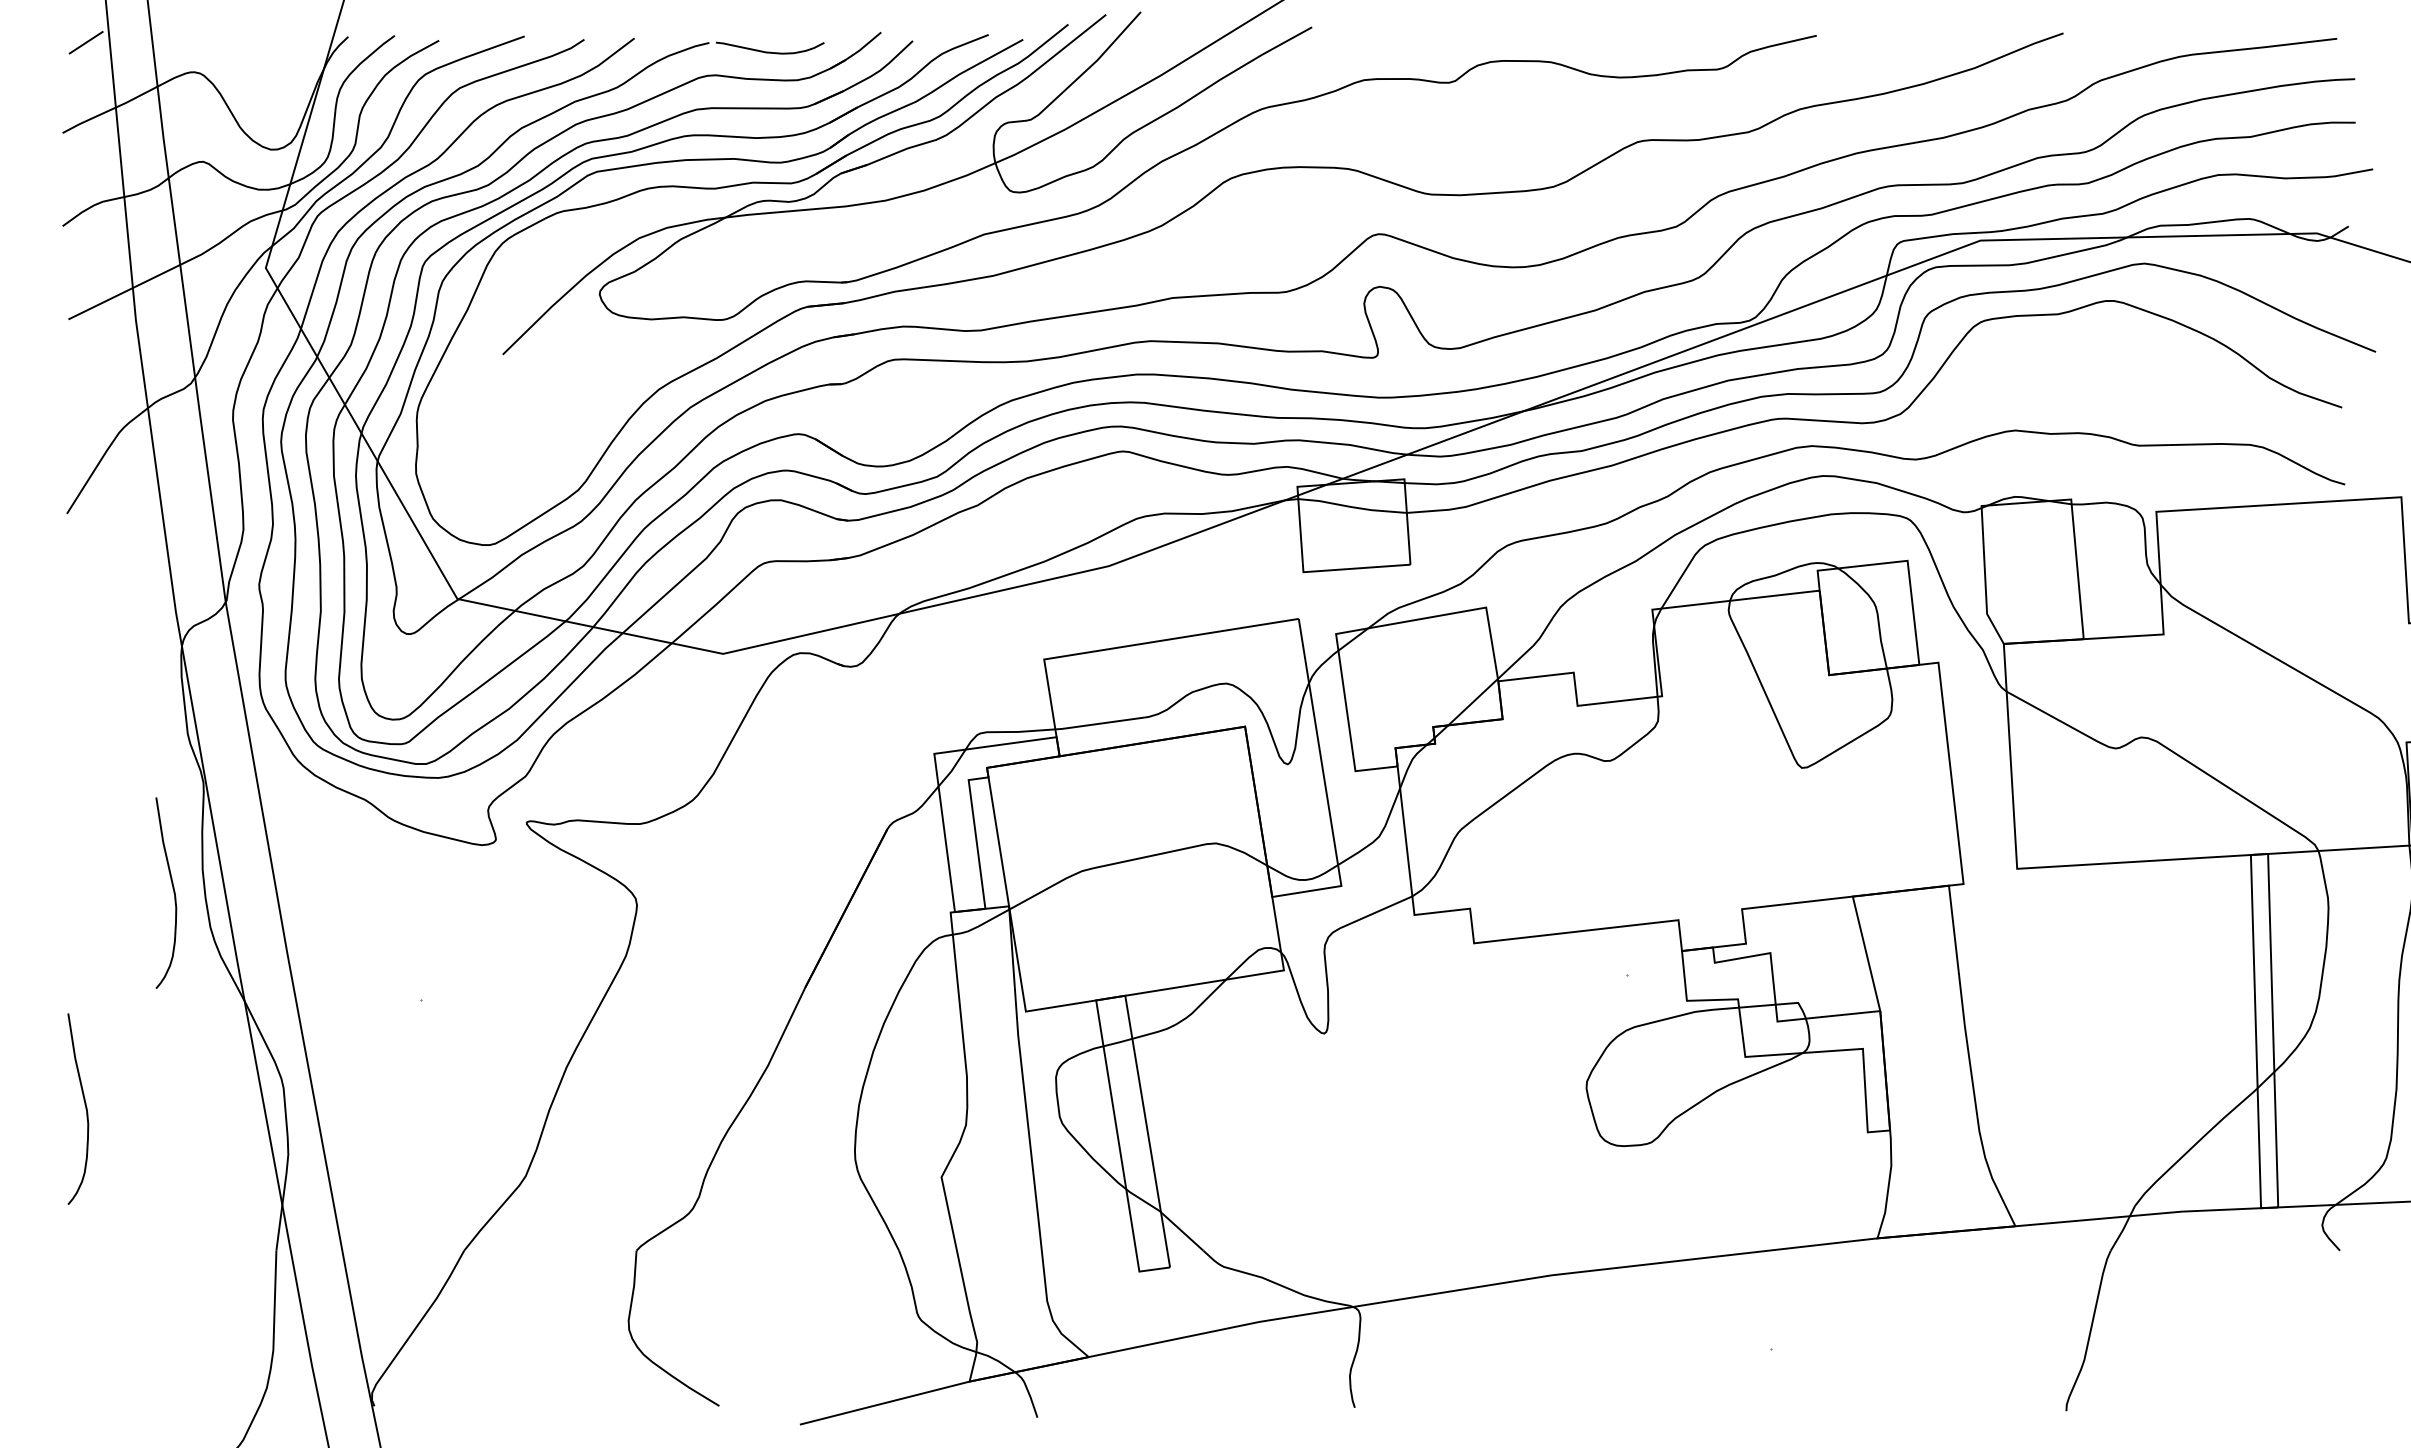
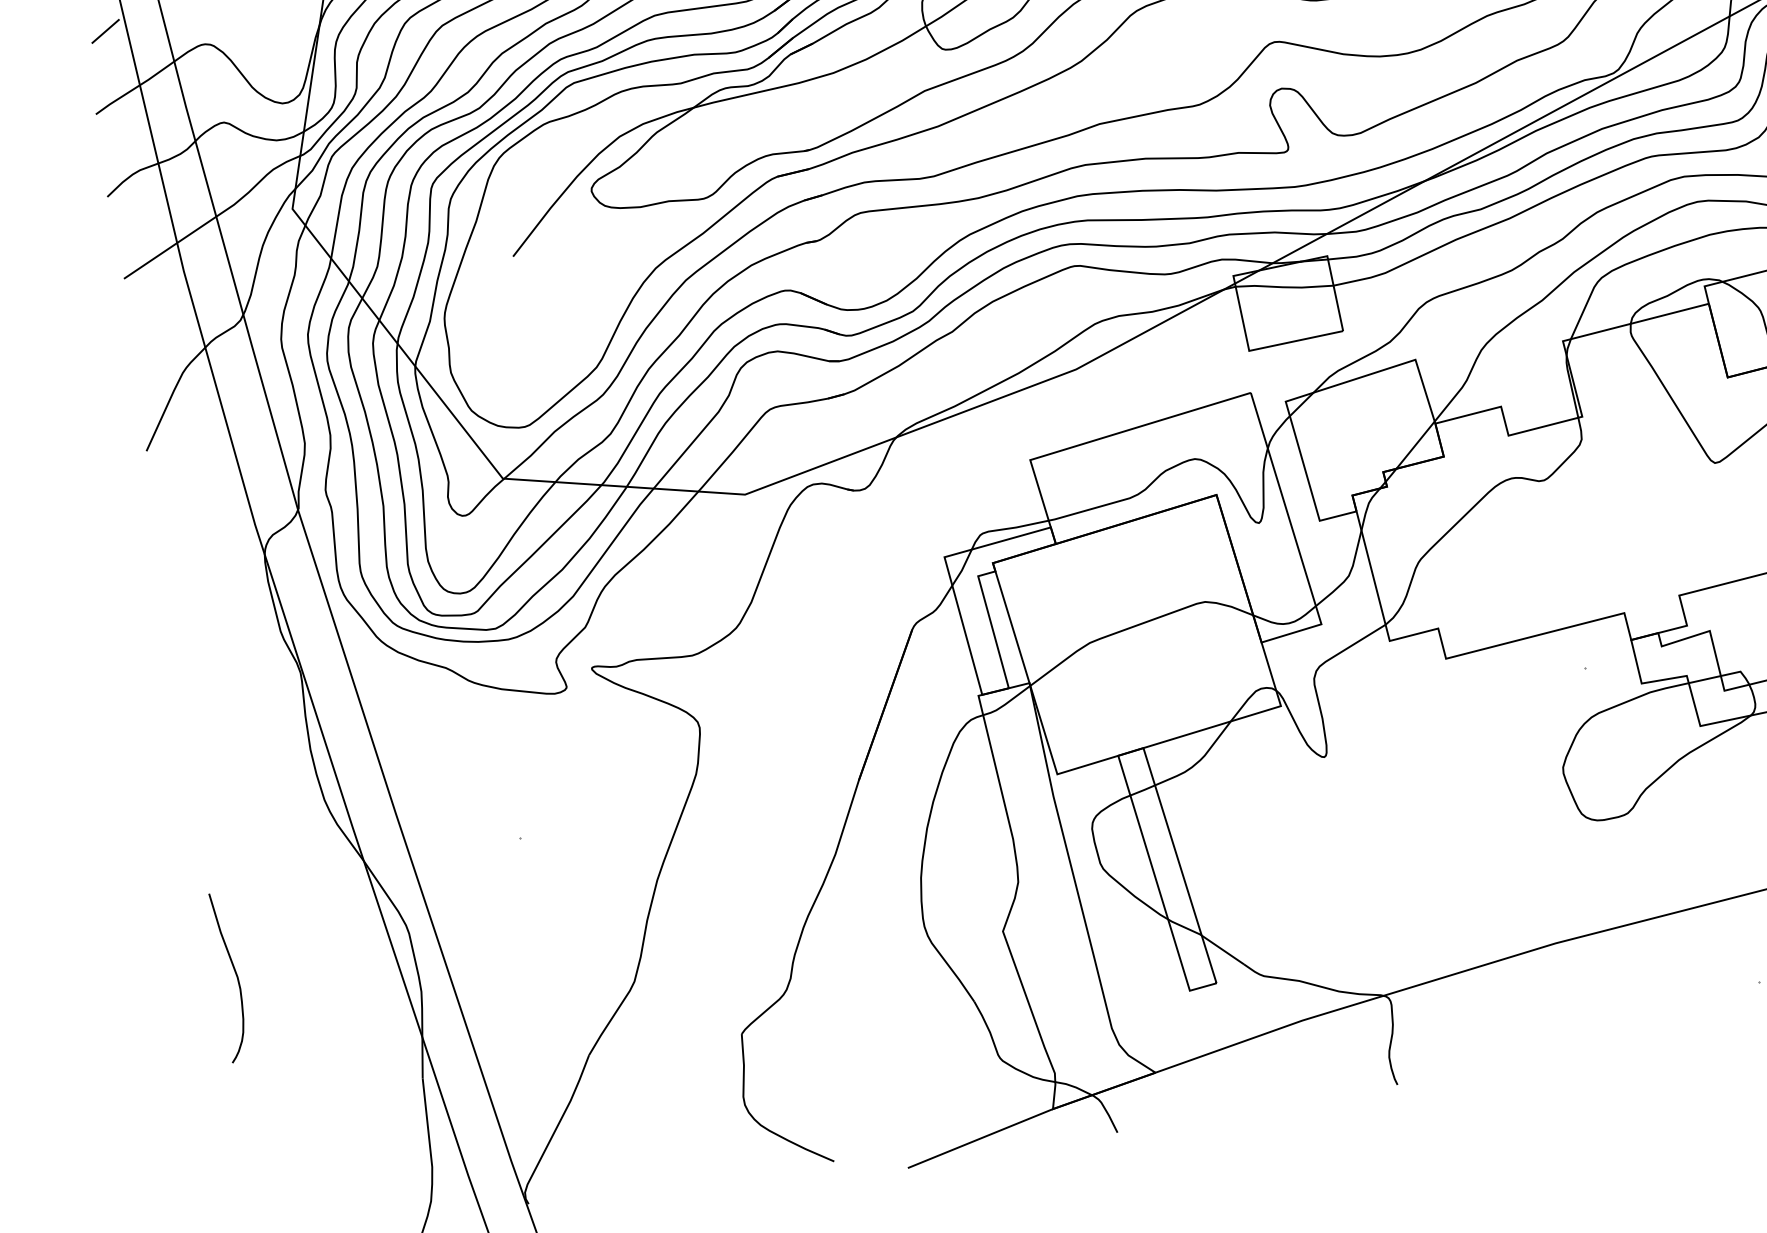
curve: (173, 892) -> (287, 773), removed

